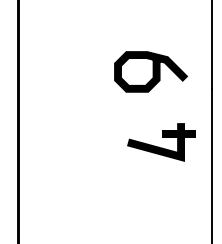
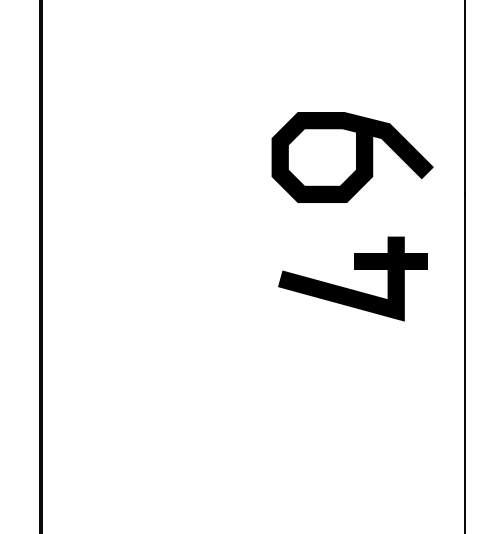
curve: (152, 71) -> (355, 156), moved
part: (161, 142) -> (353, 279), moved

